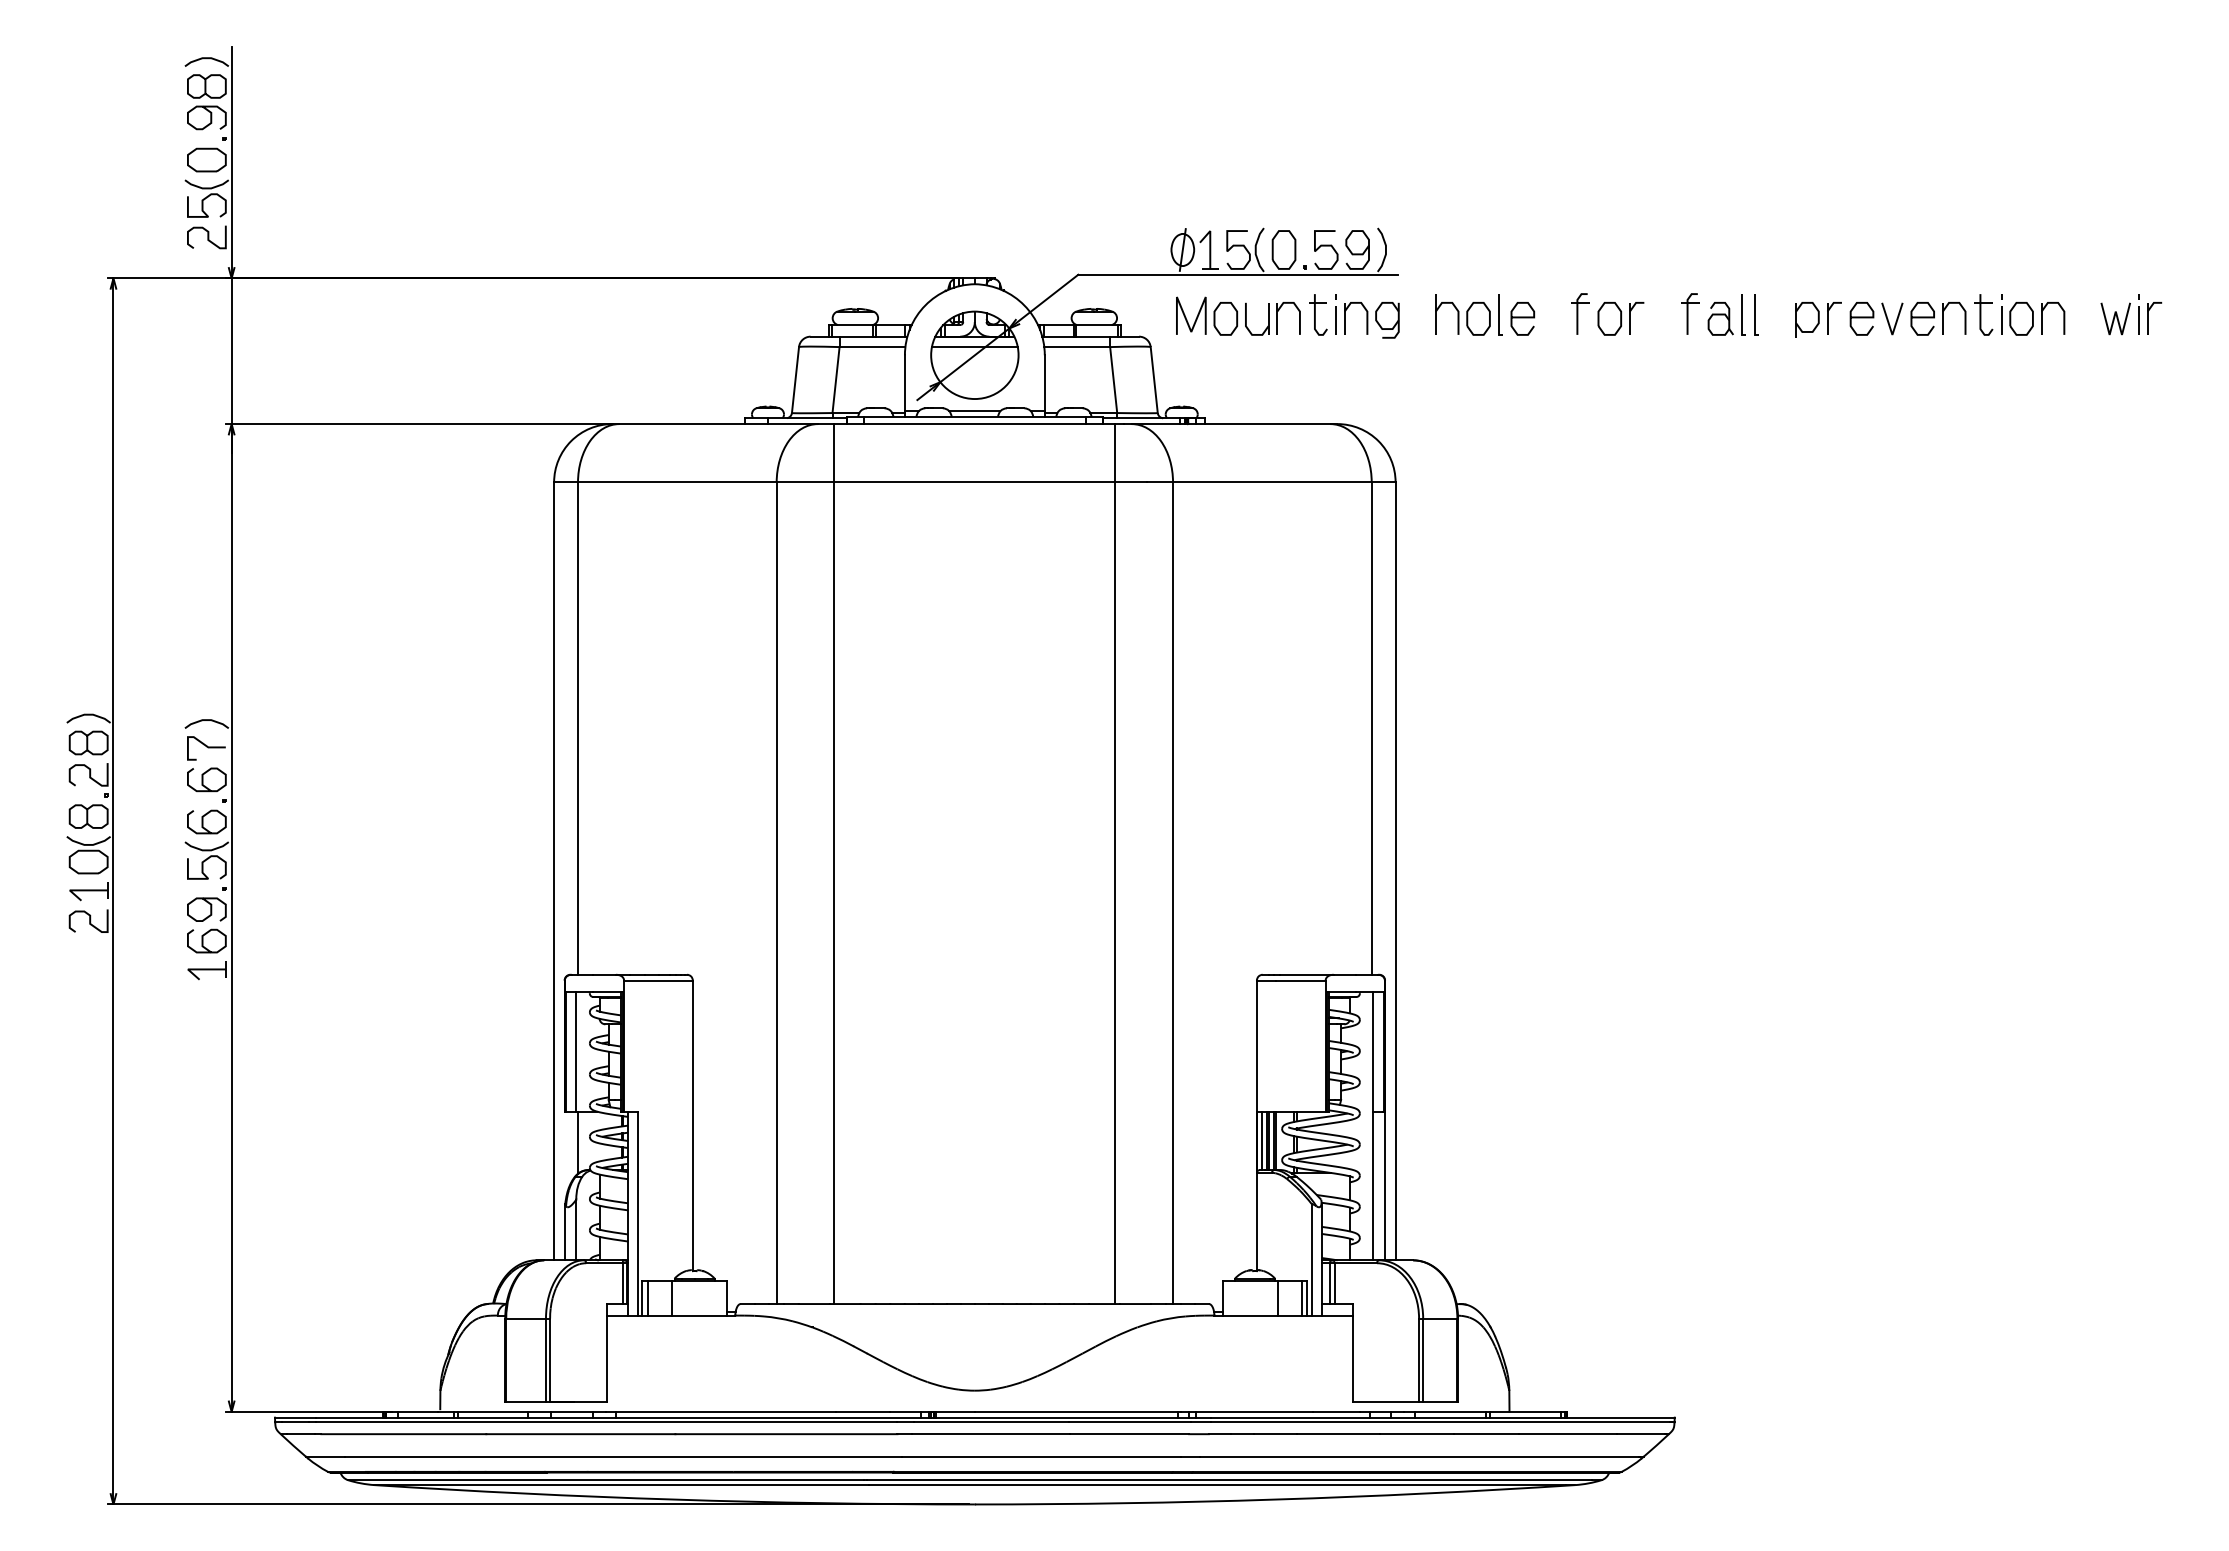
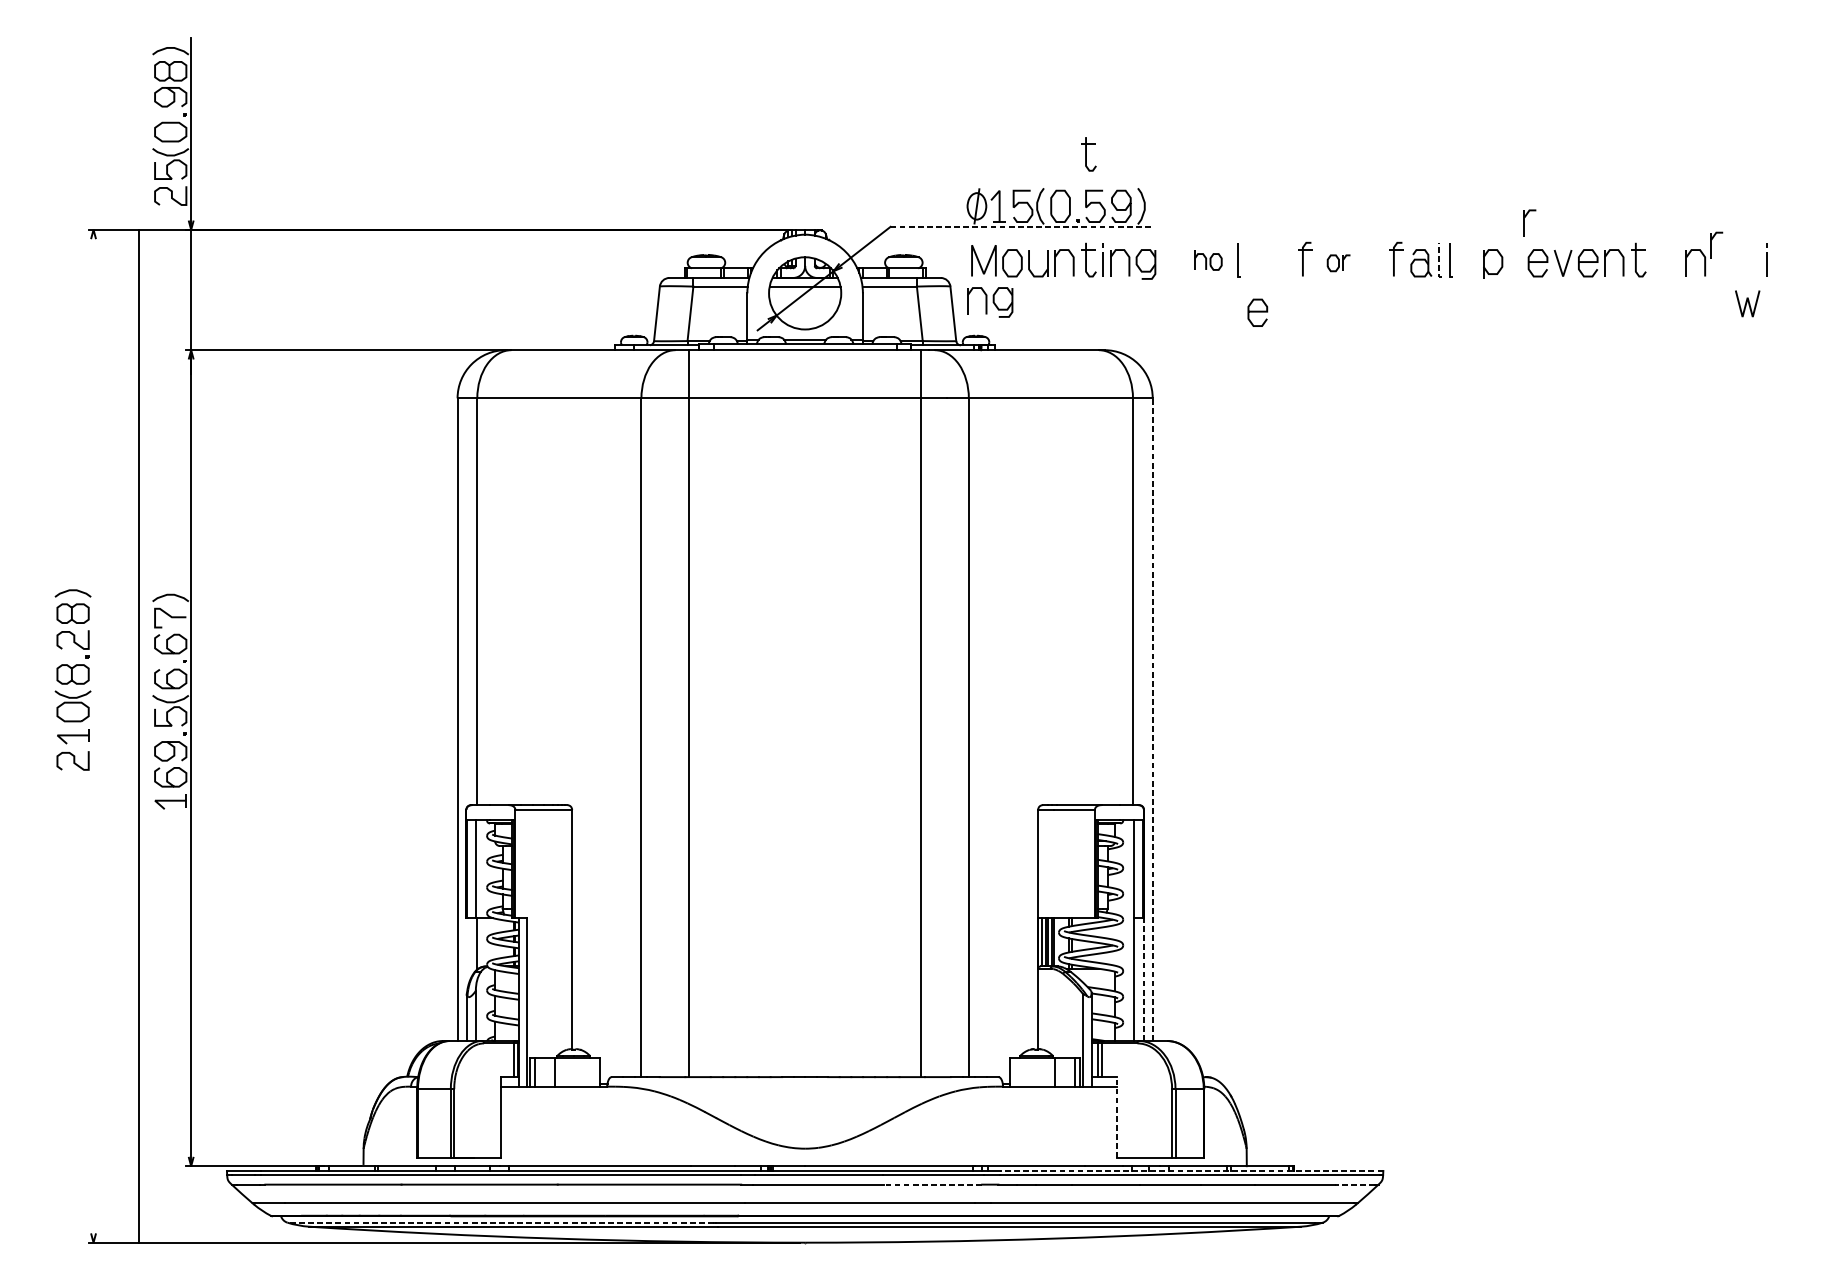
part: (1318, 186) -> (1089, 153), added
line: (1237, 274) -> (1022, 226), solid -> dashed
part: (1462, 314) -> (1207, 259), size x0.6
part: (2017, 314) -> (1666, 259), removed
line: (1742, 317) -> (1439, 262), solid -> dashed
line: (2115, 317) -> (1747, 302), moved
curve: (1522, 318) -> (1257, 312), moved
part: (1620, 318) -> (1338, 262), size x0.6
part: (1834, 318) -> (1530, 223), moved
part: (2154, 318) -> (1716, 245), moved
part: (1198, 366) -> (989, 302), added
line: (1395, 871) -> (1152, 719), solid -> dashed
line: (113, 891) -> (139, 736), moved
line: (1384, 1185) -> (1143, 979), solid -> dashed
line: (1352, 1352) -> (1117, 1117), solid -> dashed
line: (1442, 1417) -> (1191, 1170), solid -> dashed
line: (1129, 1434) -> (932, 1184), solid -> dashed
line: (1640, 1434) -> (1355, 1184), solid -> dashed
line: (605, 1480) -> (500, 1222), solid -> dashed

